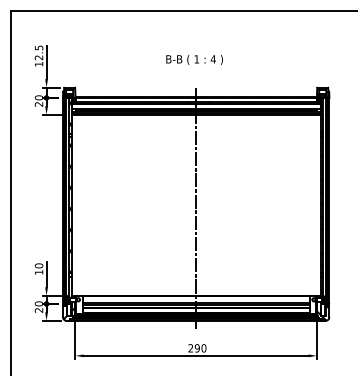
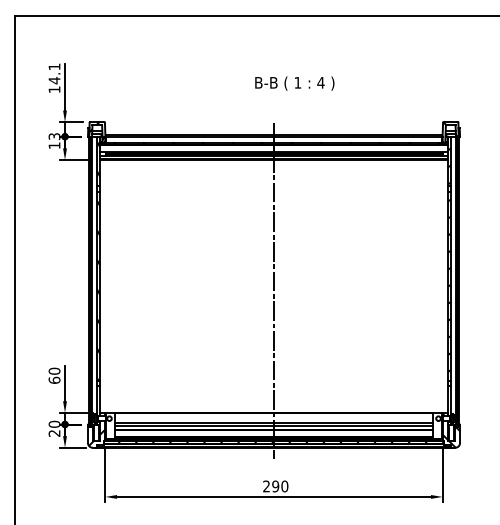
text: (39, 52) -> (54, 73), 12.5 -> 14.1
text: (194, 59) -> (294, 83), moved
text: (39, 101) -> (54, 141), 20 -> 13
text: (39, 271) -> (54, 379), 10 -> 60

